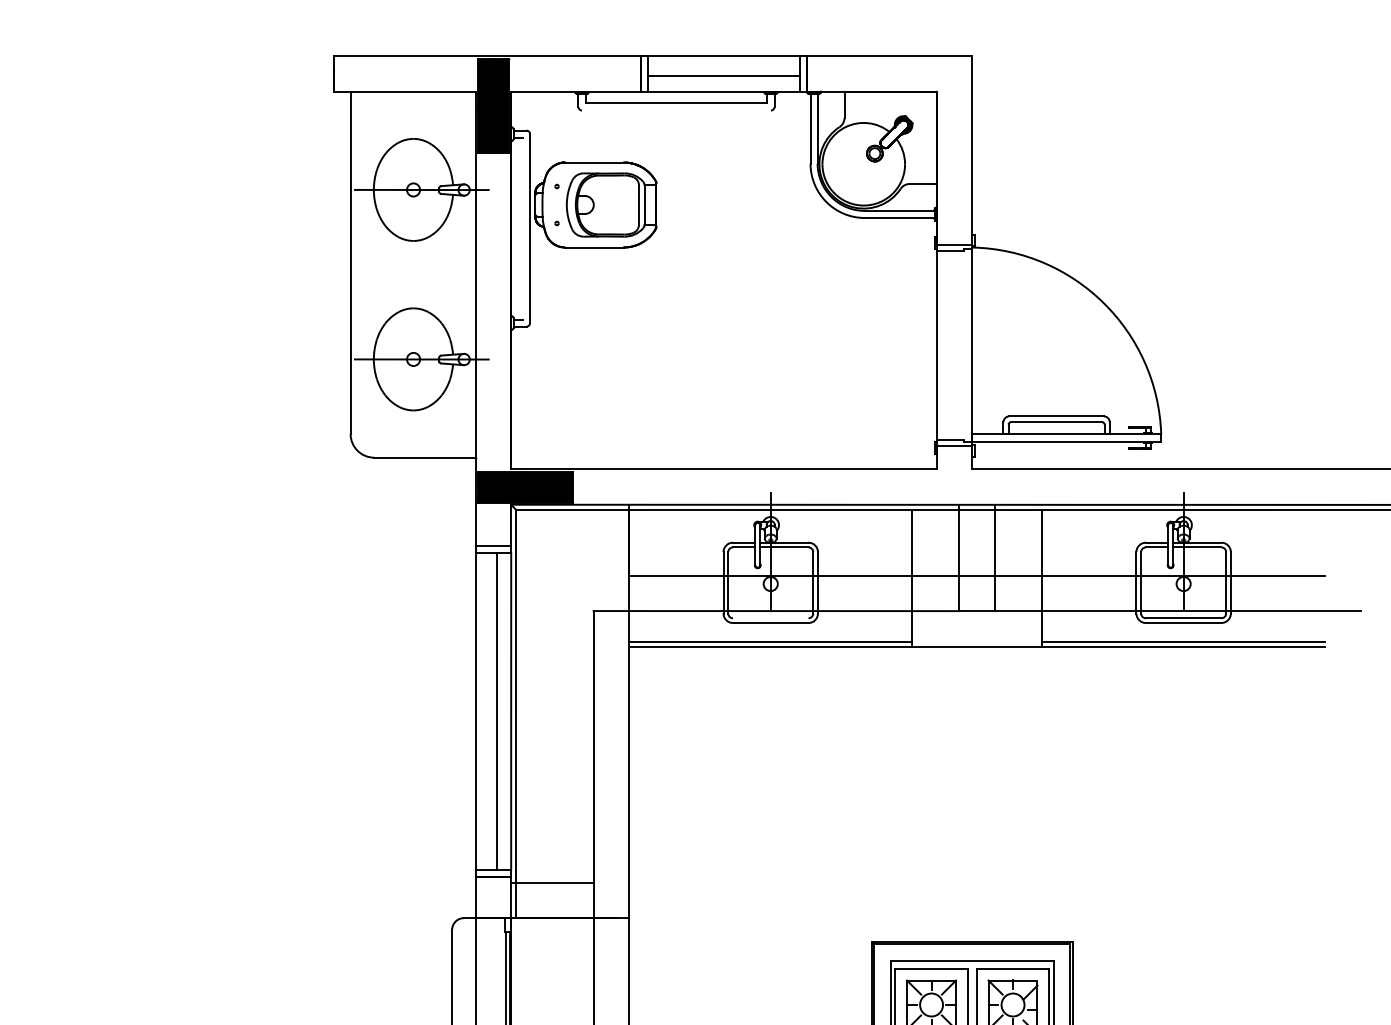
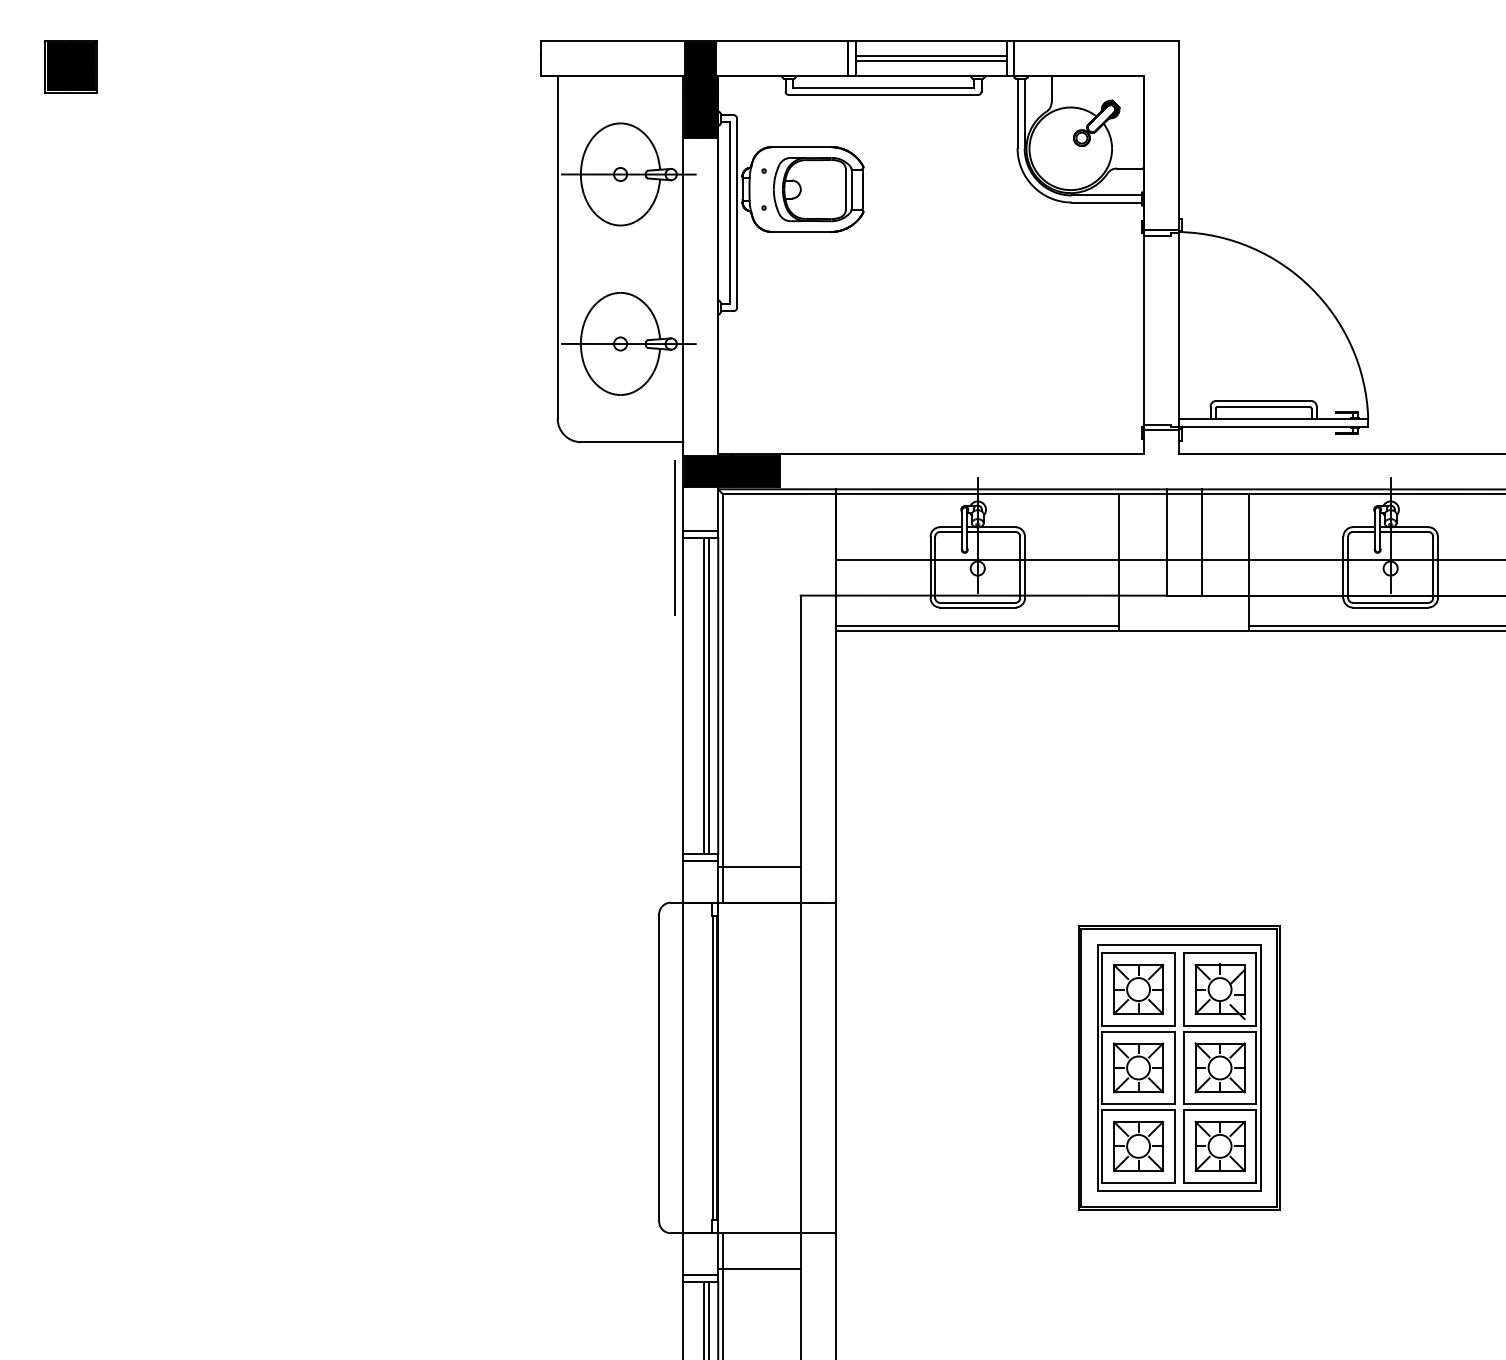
line: (723, 71) -> (930, 56), added
line: (676, 110) -> (883, 95), added
line: (523, 228) -> (730, 213), added
line: (467, 552) -> (674, 537), added
line: (770, 617) -> (977, 602), added
line: (501, 710) -> (708, 695), added

